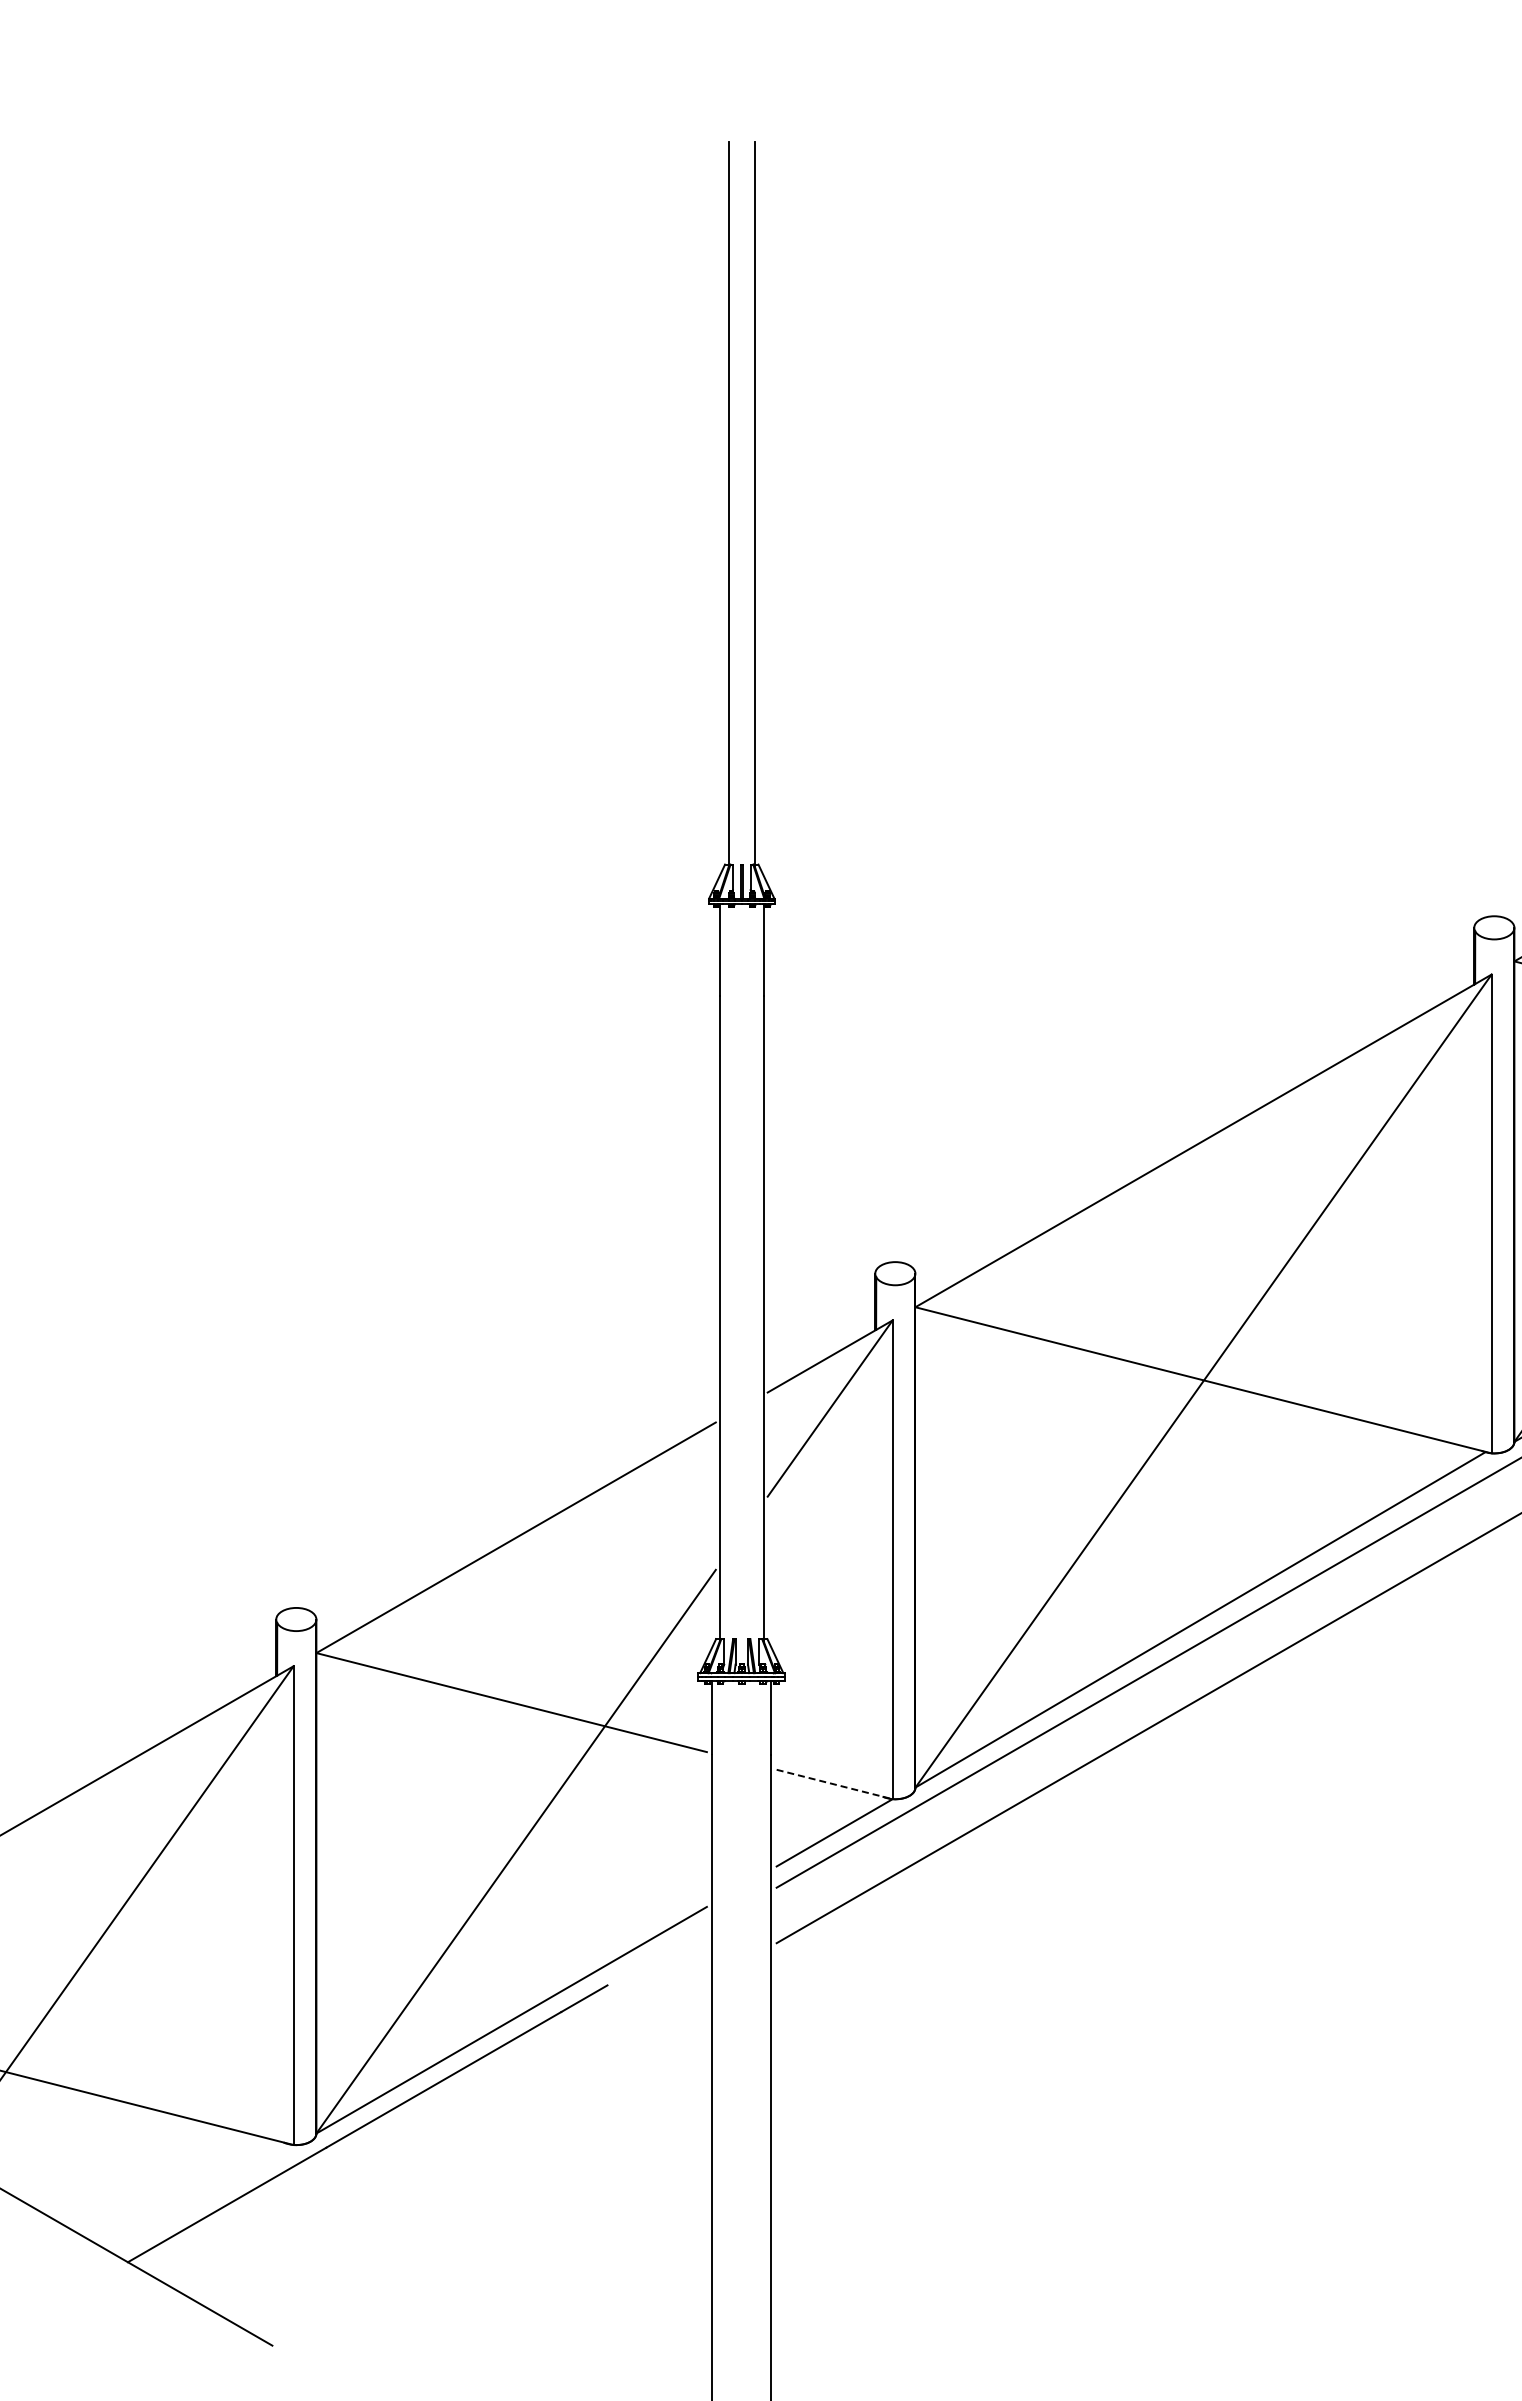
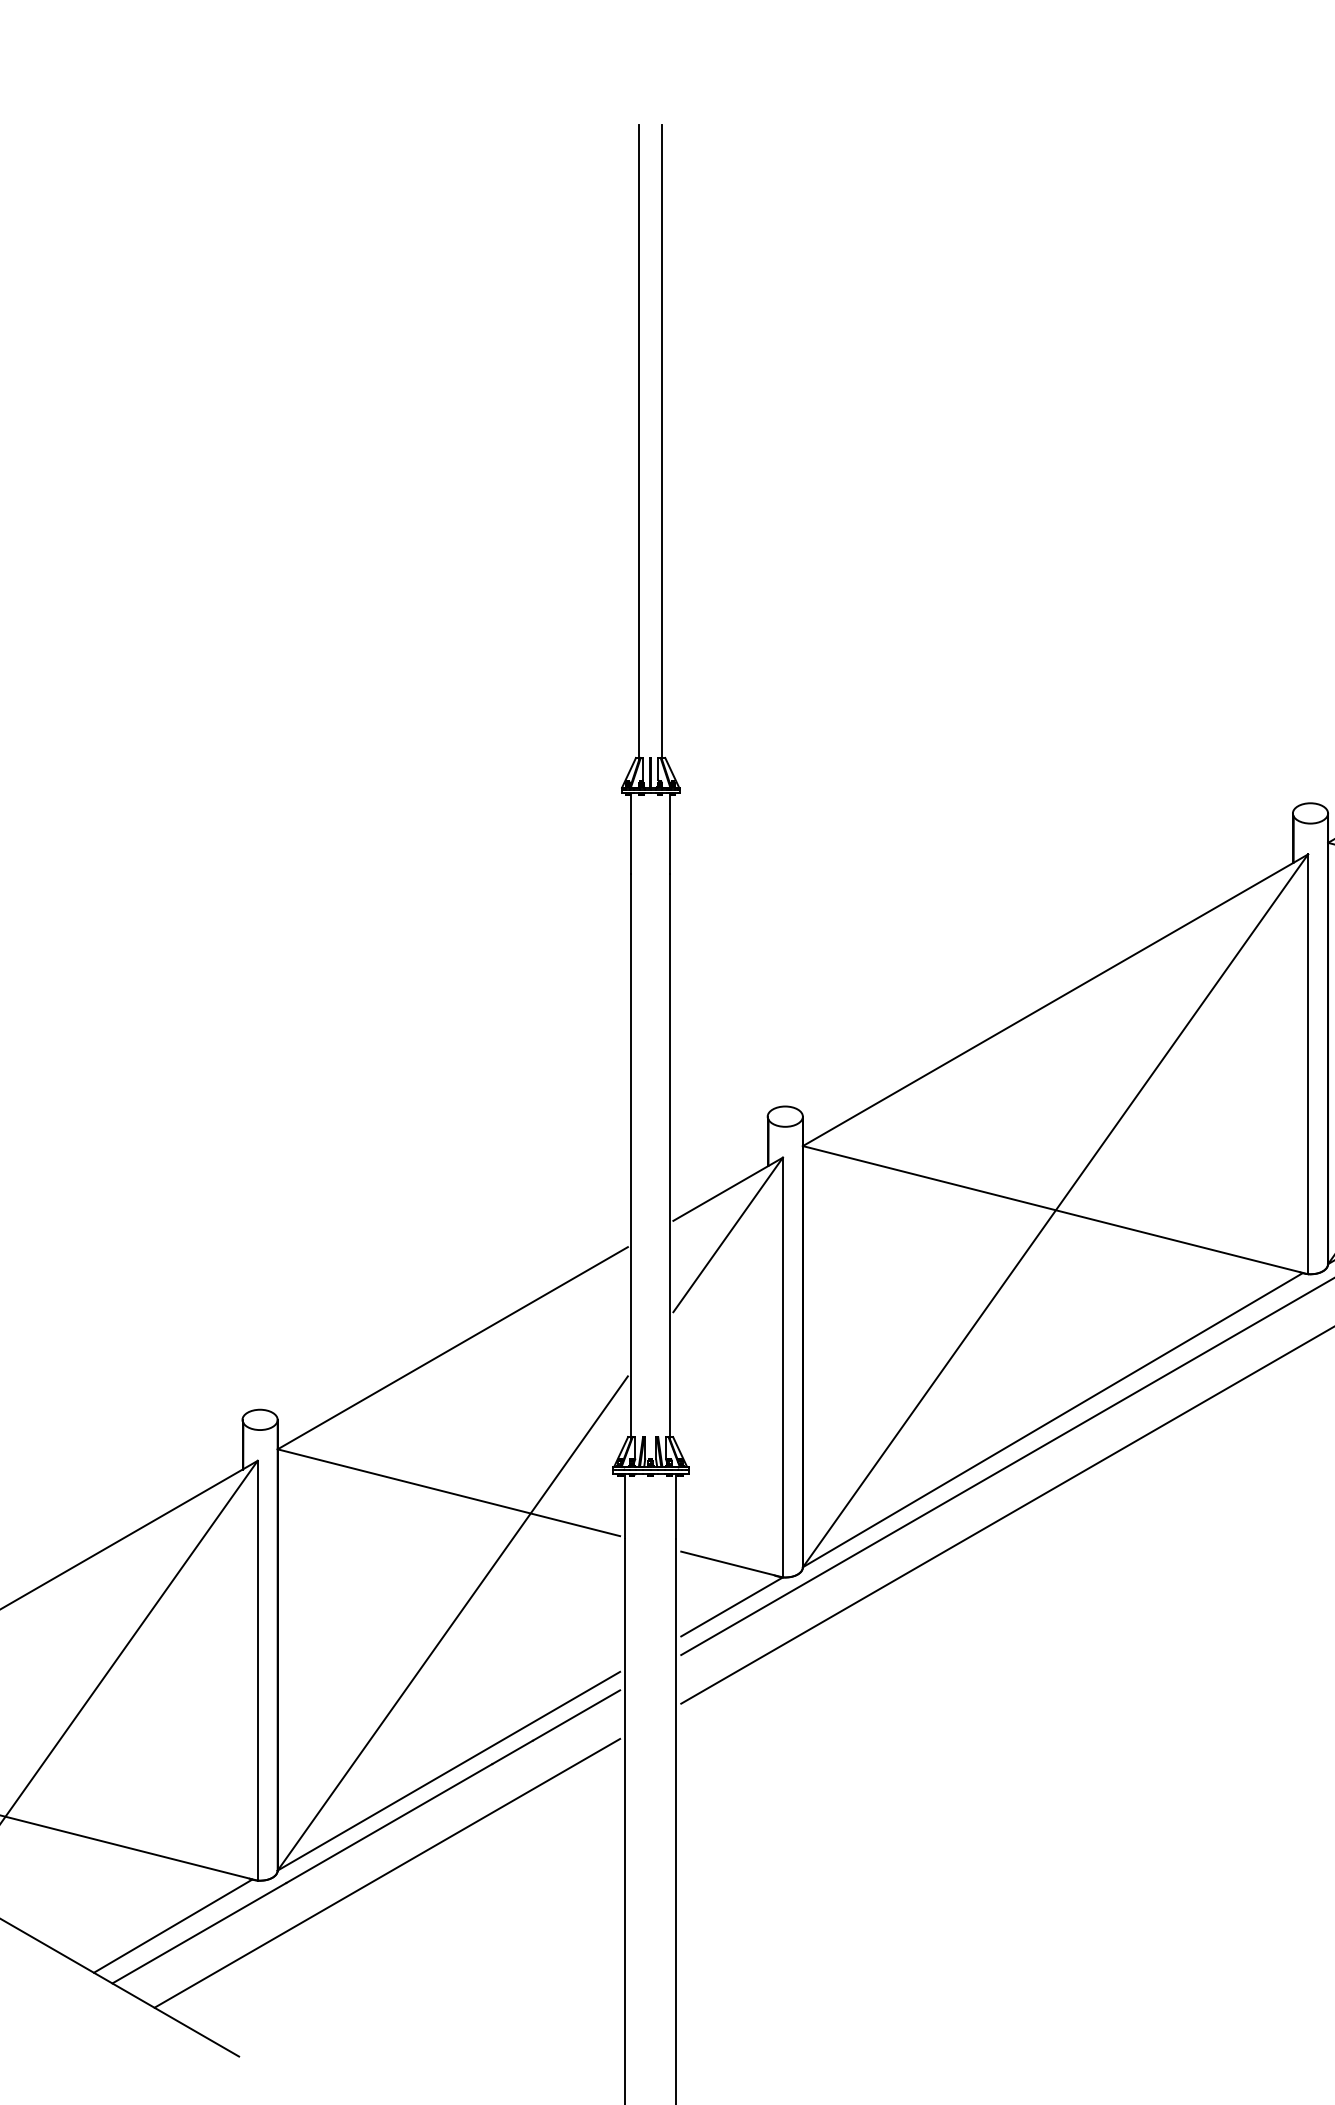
line: (834, 1784) -> (731, 1564), dashed -> solid
line: (656, 1956) -> (575, 1715), added
line: (440, 2136) -> (386, 1873), added
line: (196, 2196) -> (172, 1925), added

